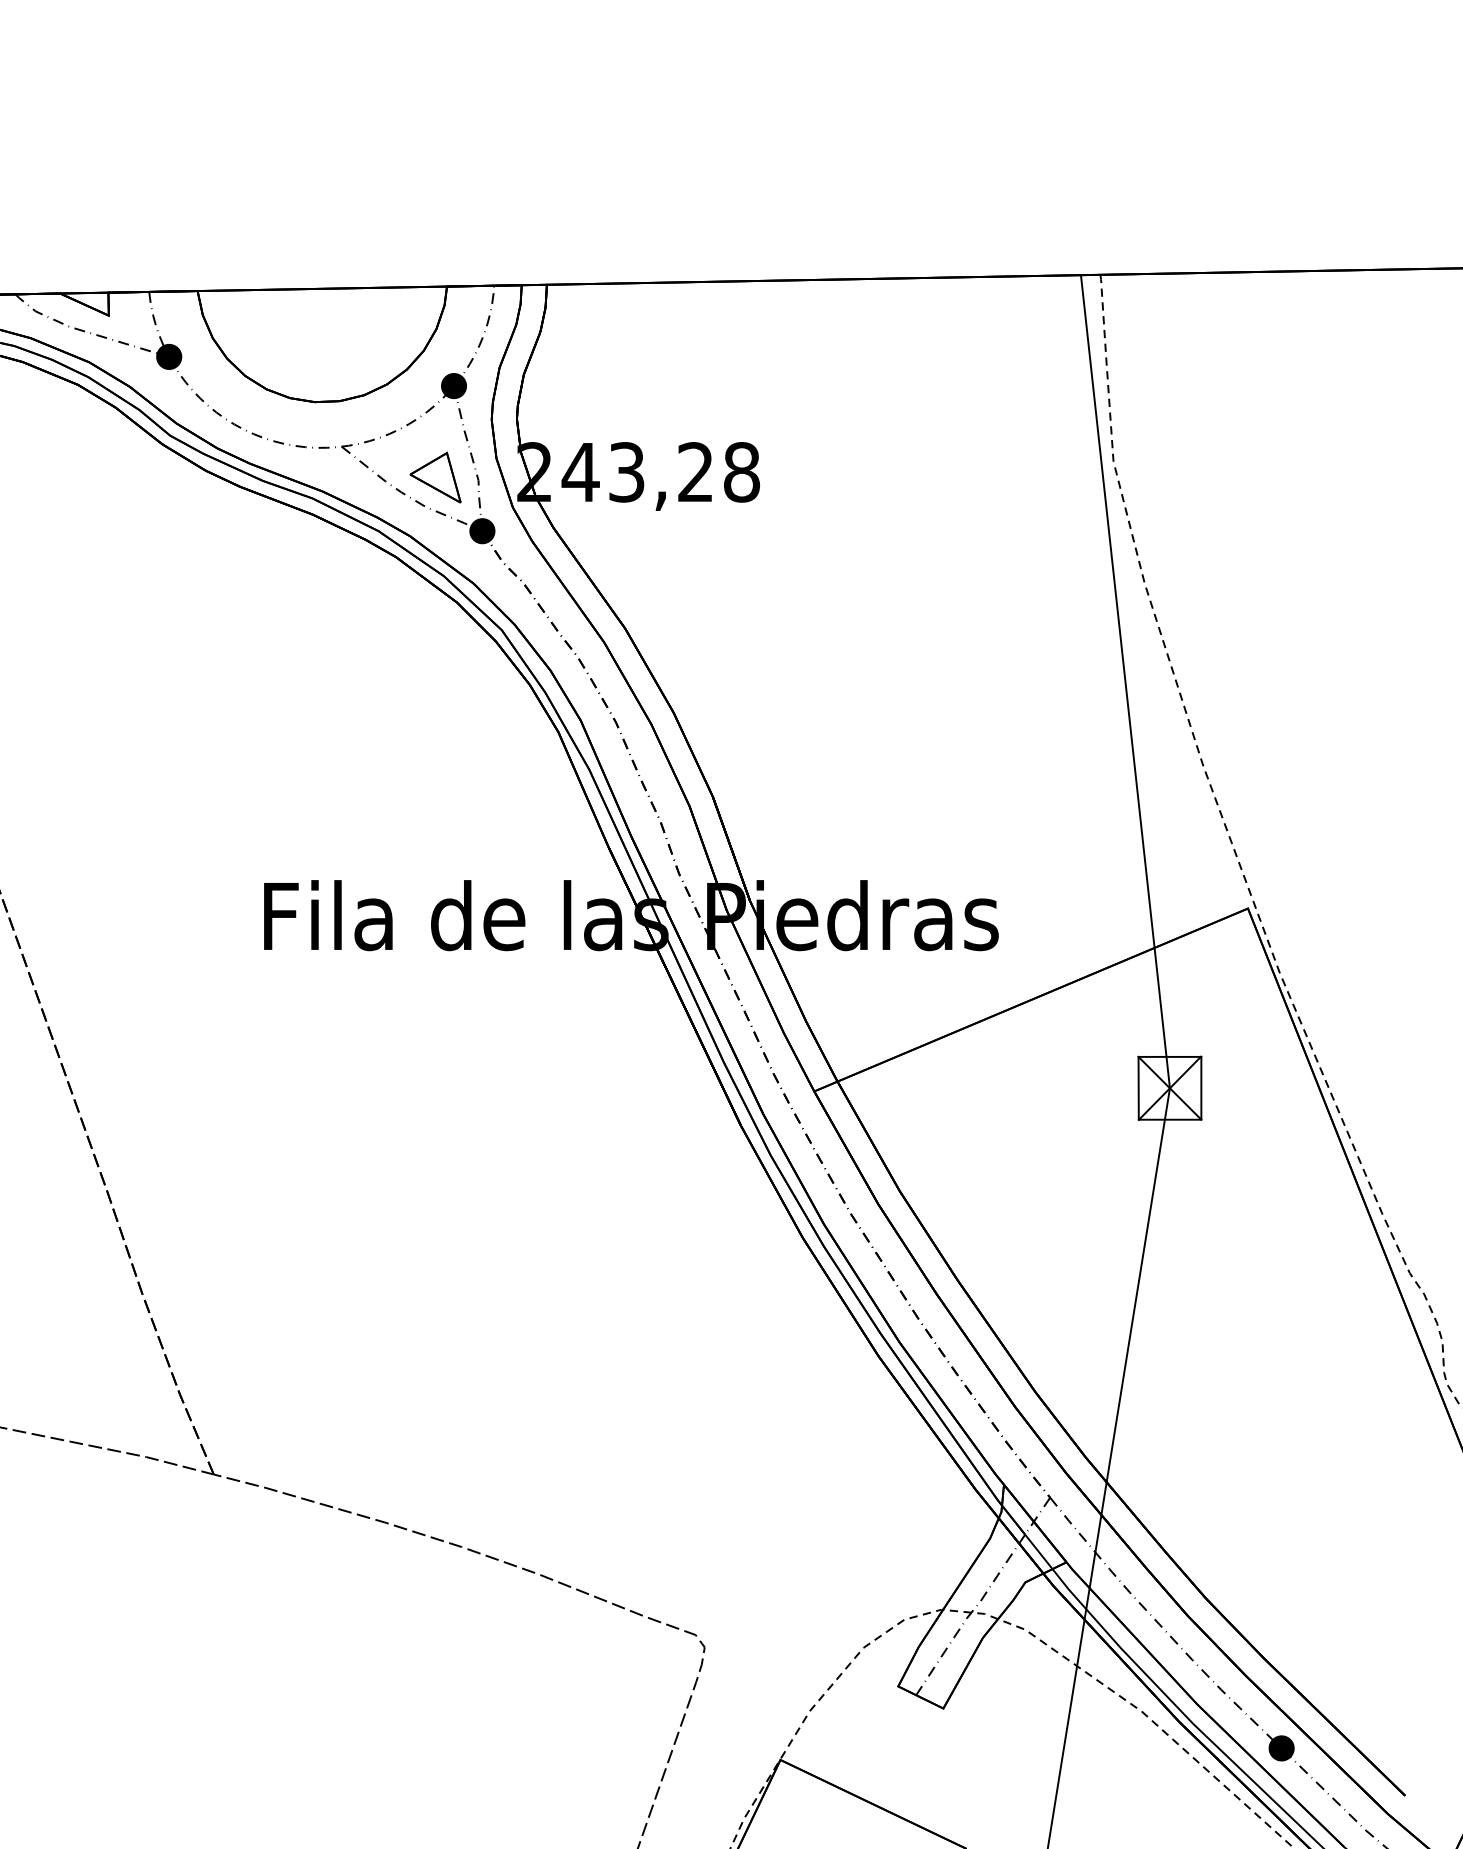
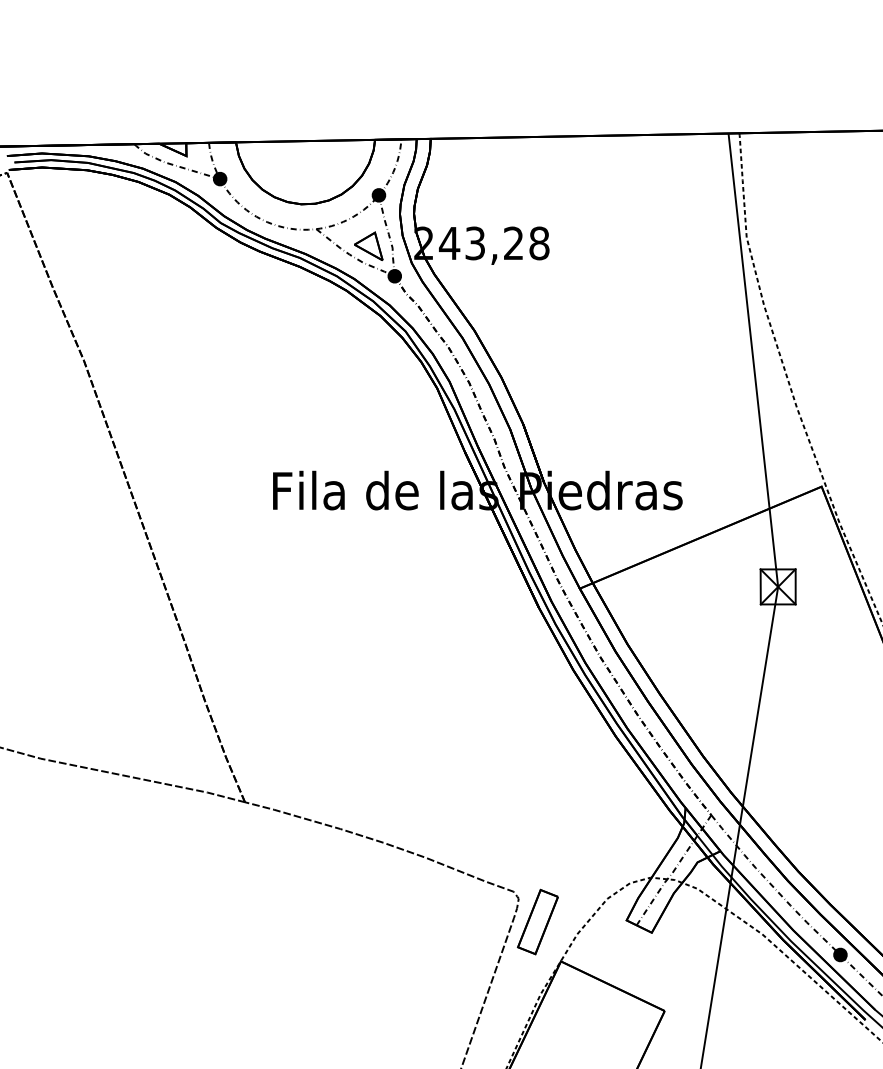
part: (738, 1688) -> (537, 921), added

